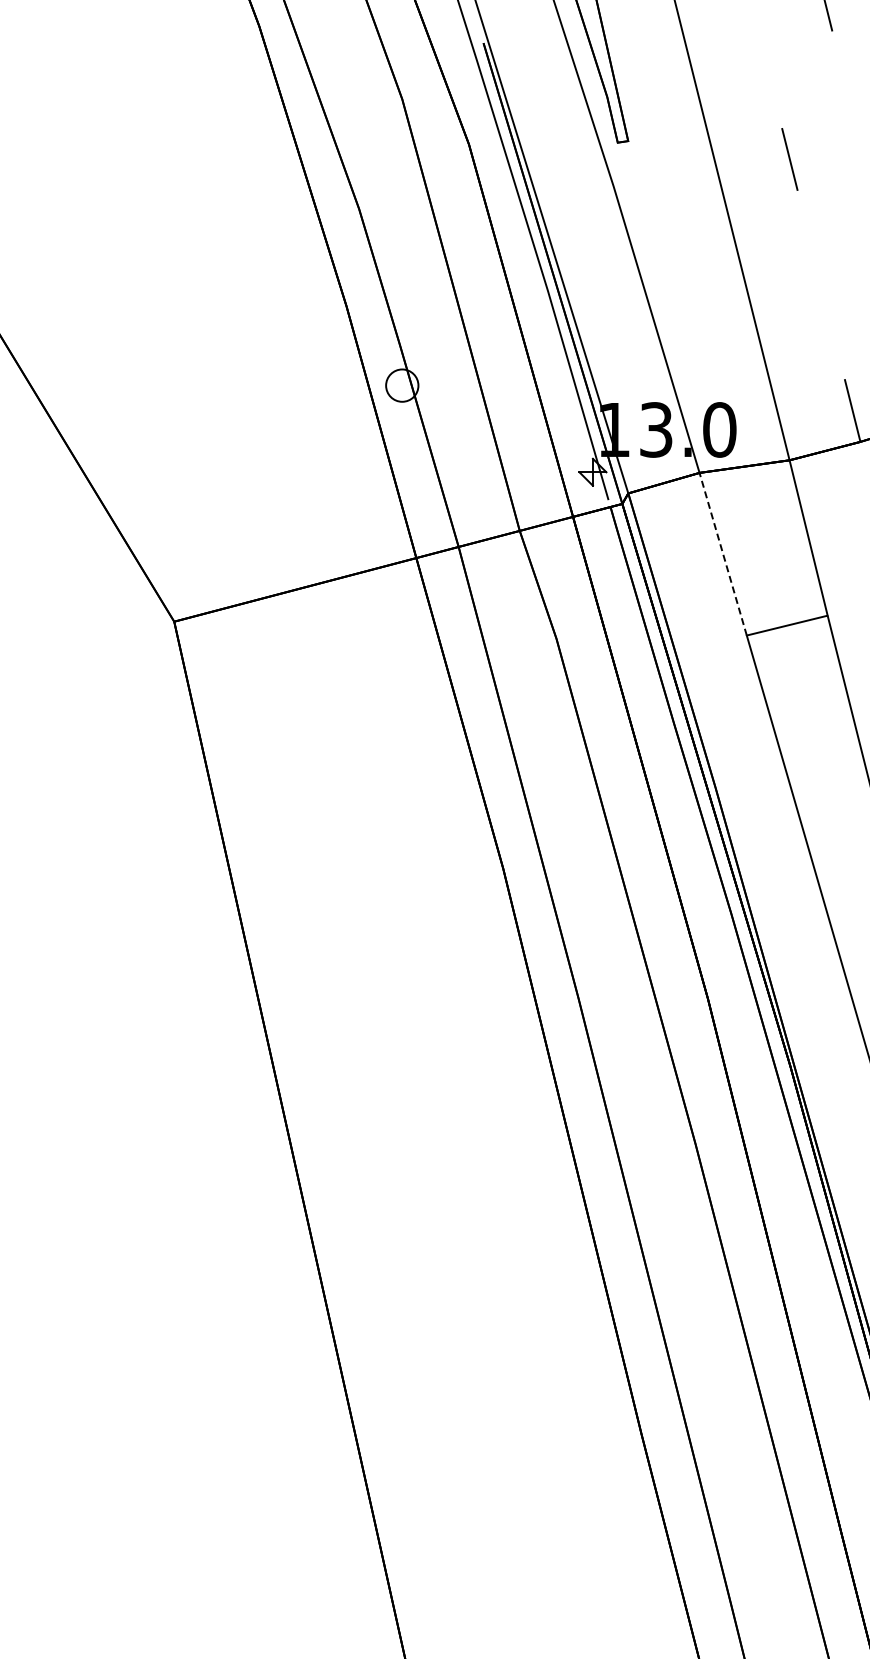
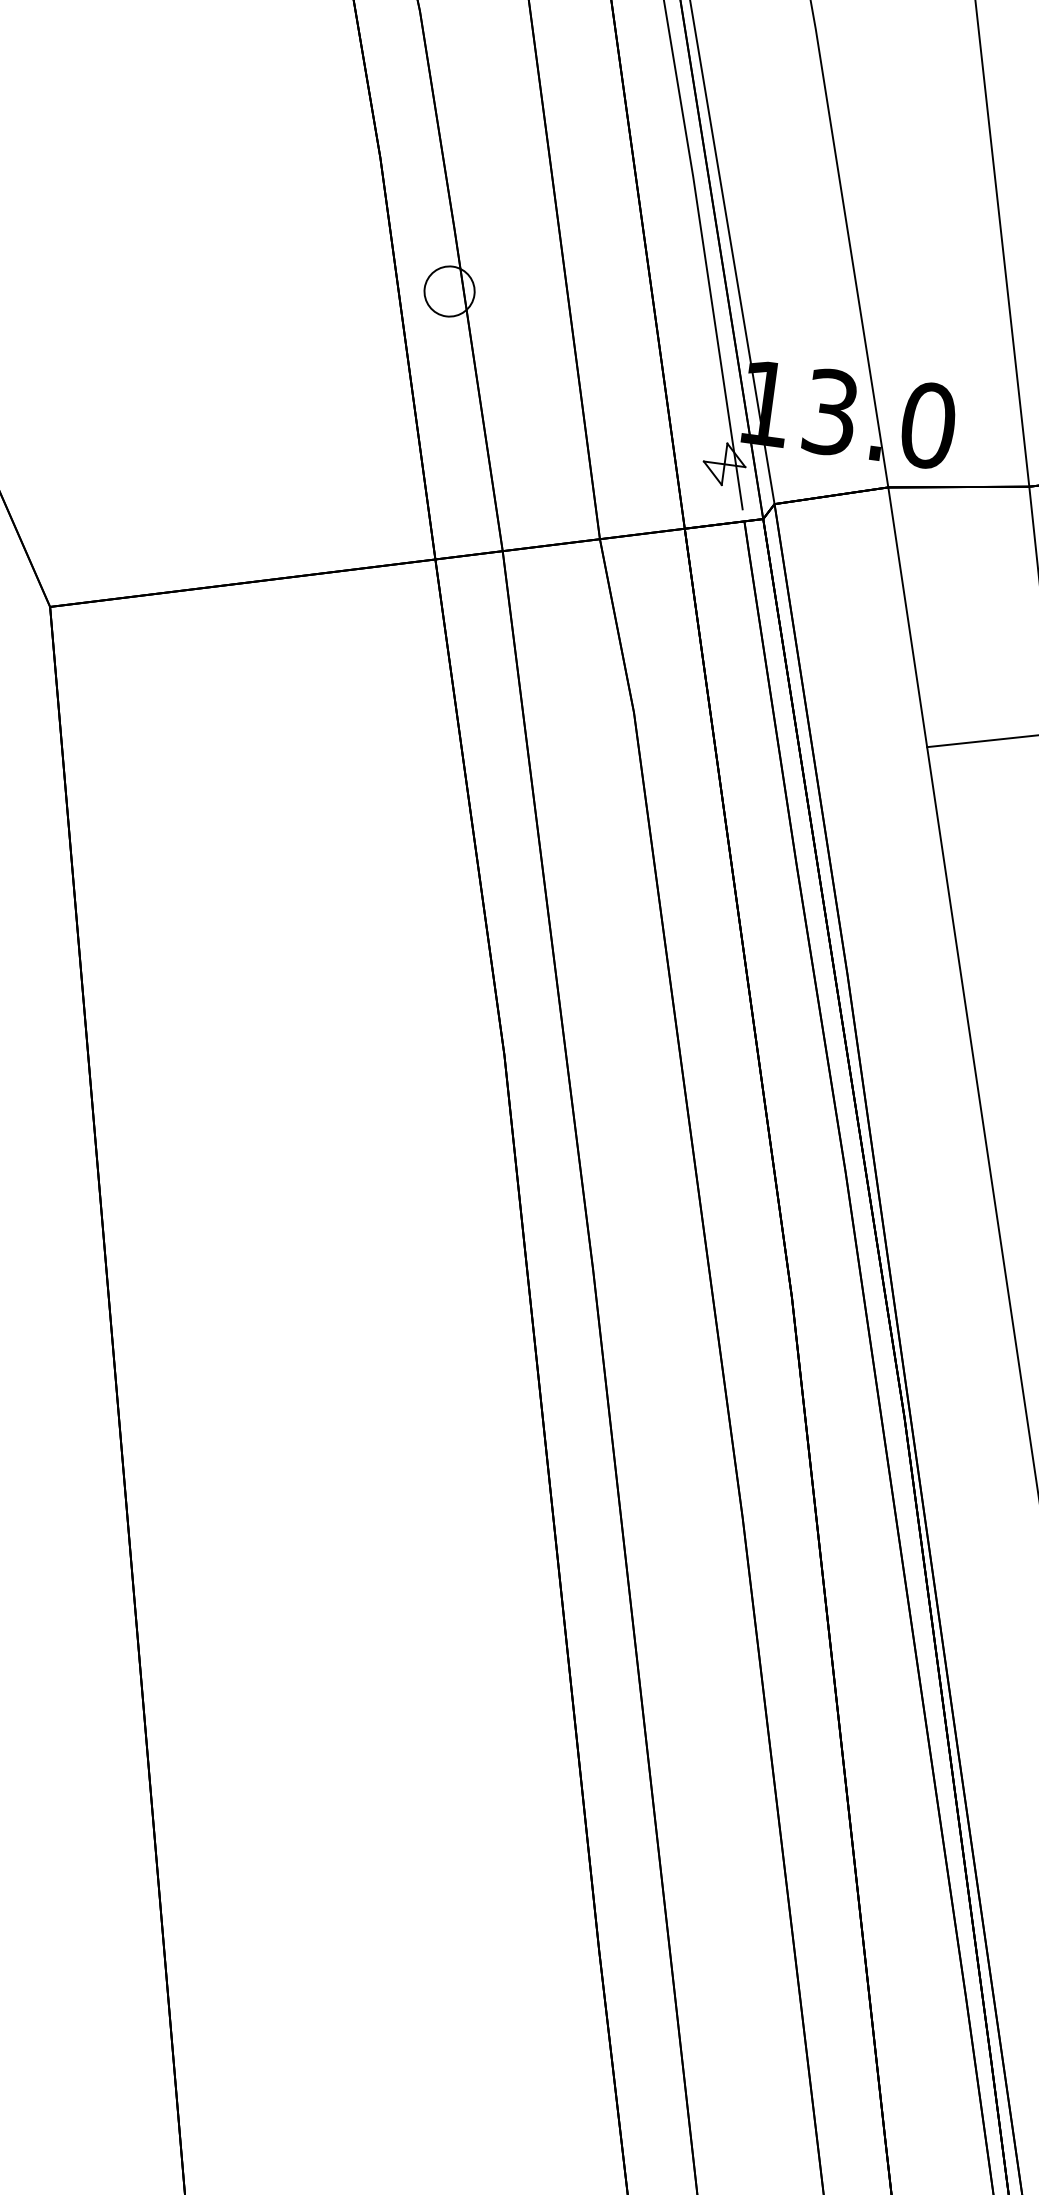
line: (723, 554) -> (908, 617), dashed -> solid

